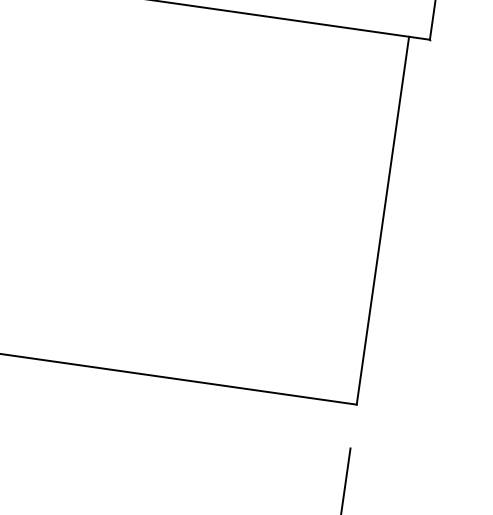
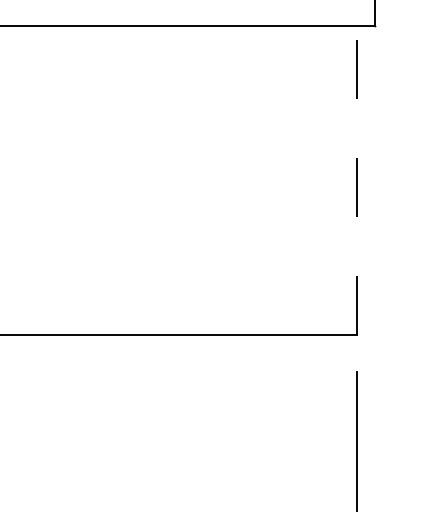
line: (382, 220) -> (356, 180), solid -> dashed

